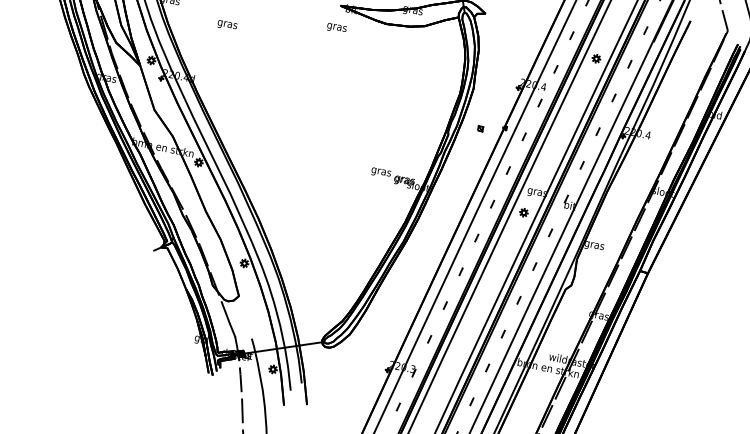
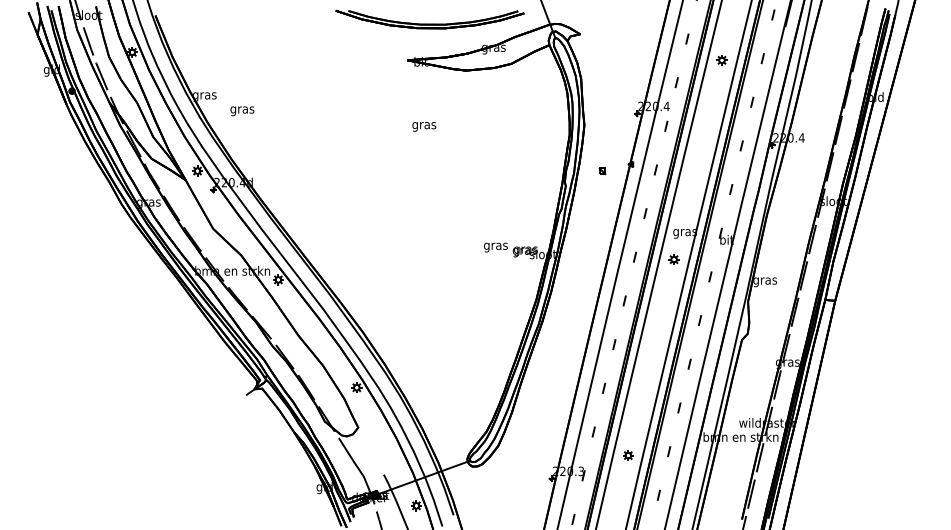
text: (227, 25) -> (242, 111), moved
text: (337, 28) -> (424, 126), moved
part: (453, 364) -> (628, 455), added

